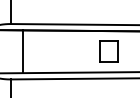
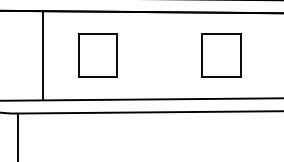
part: (49, 51) -> (97, 55), added

